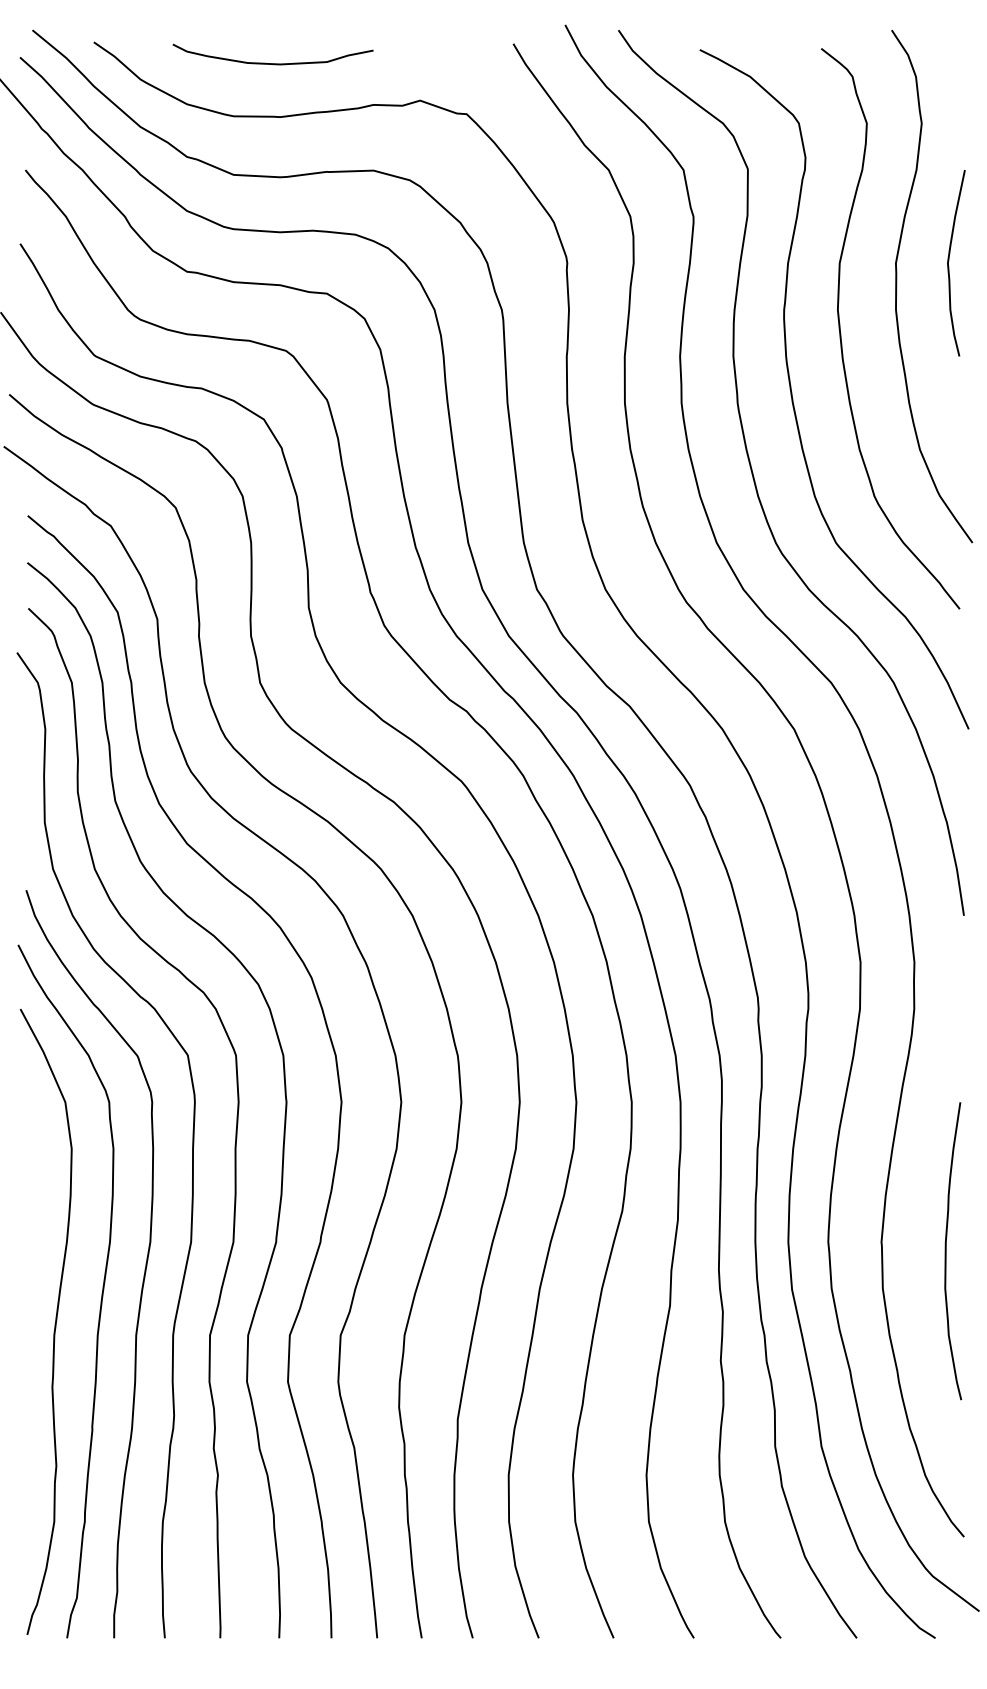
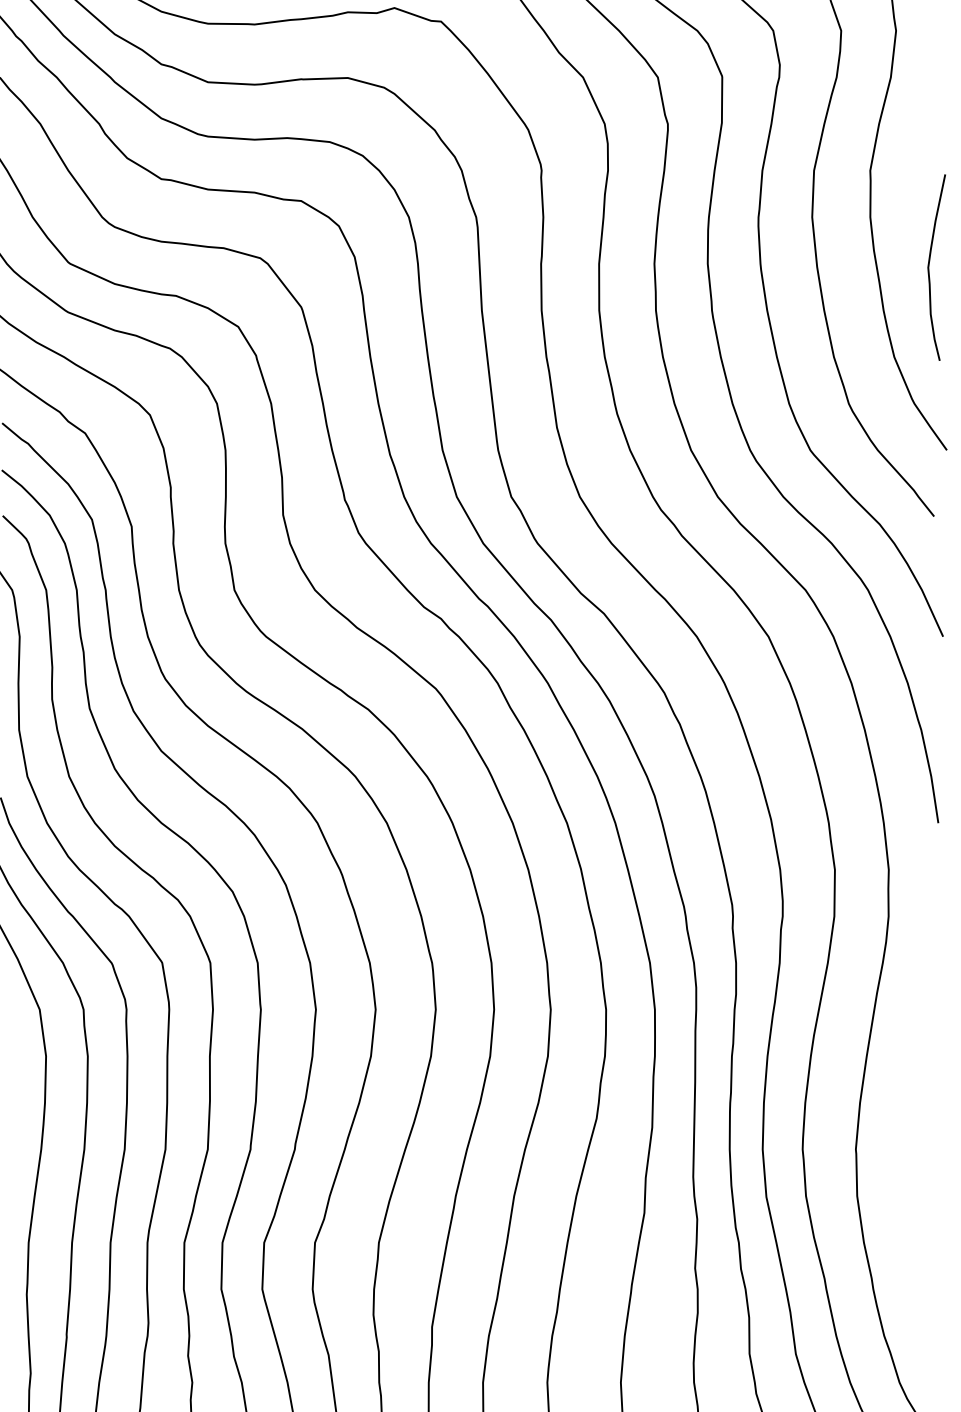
curve: (949, 261) -> (929, 265), moved
curve: (946, 1251) -> (920, 1158), removed

